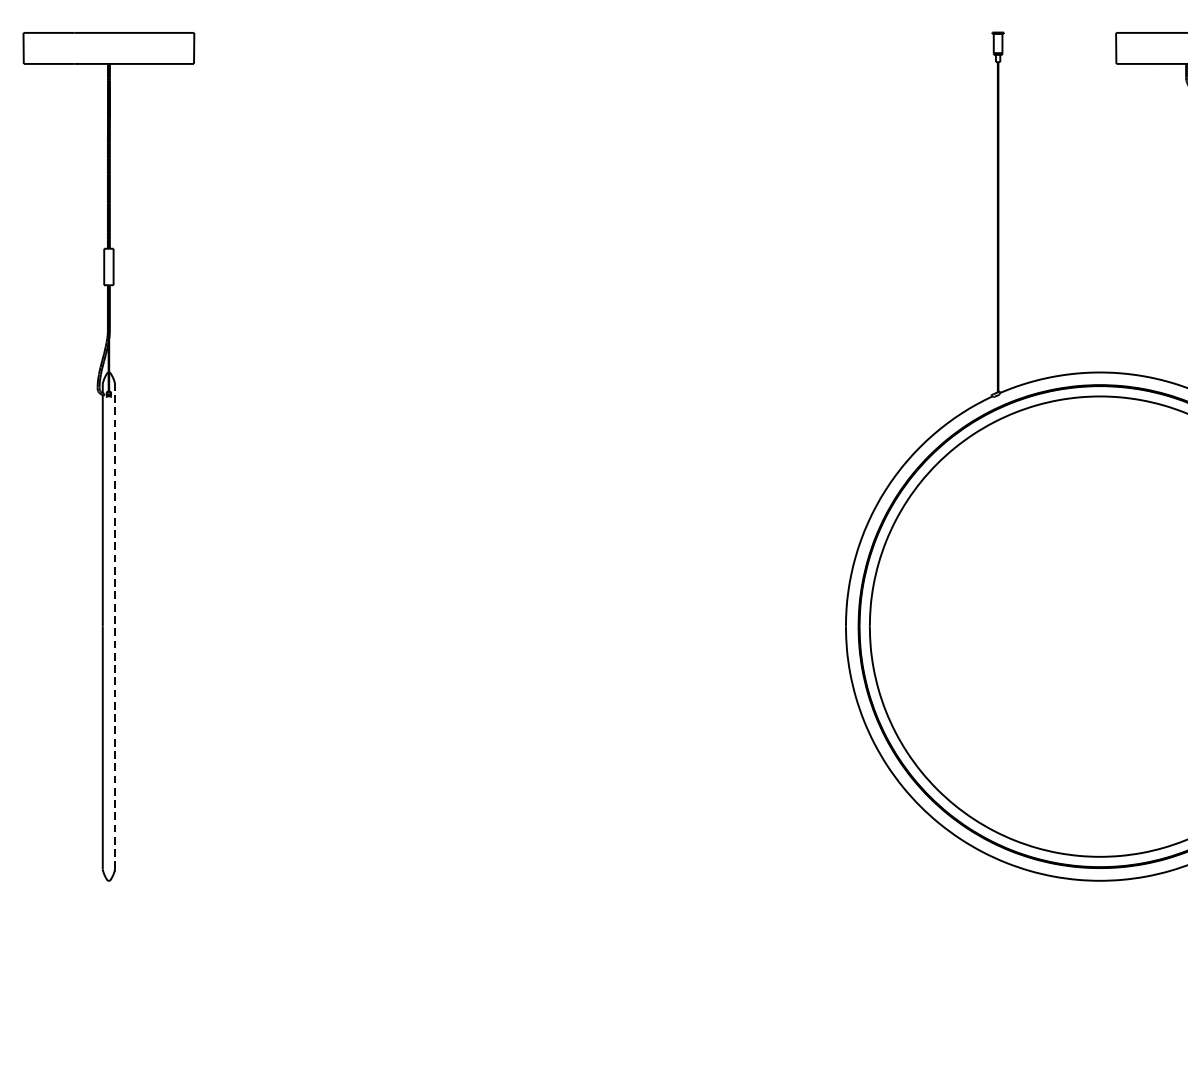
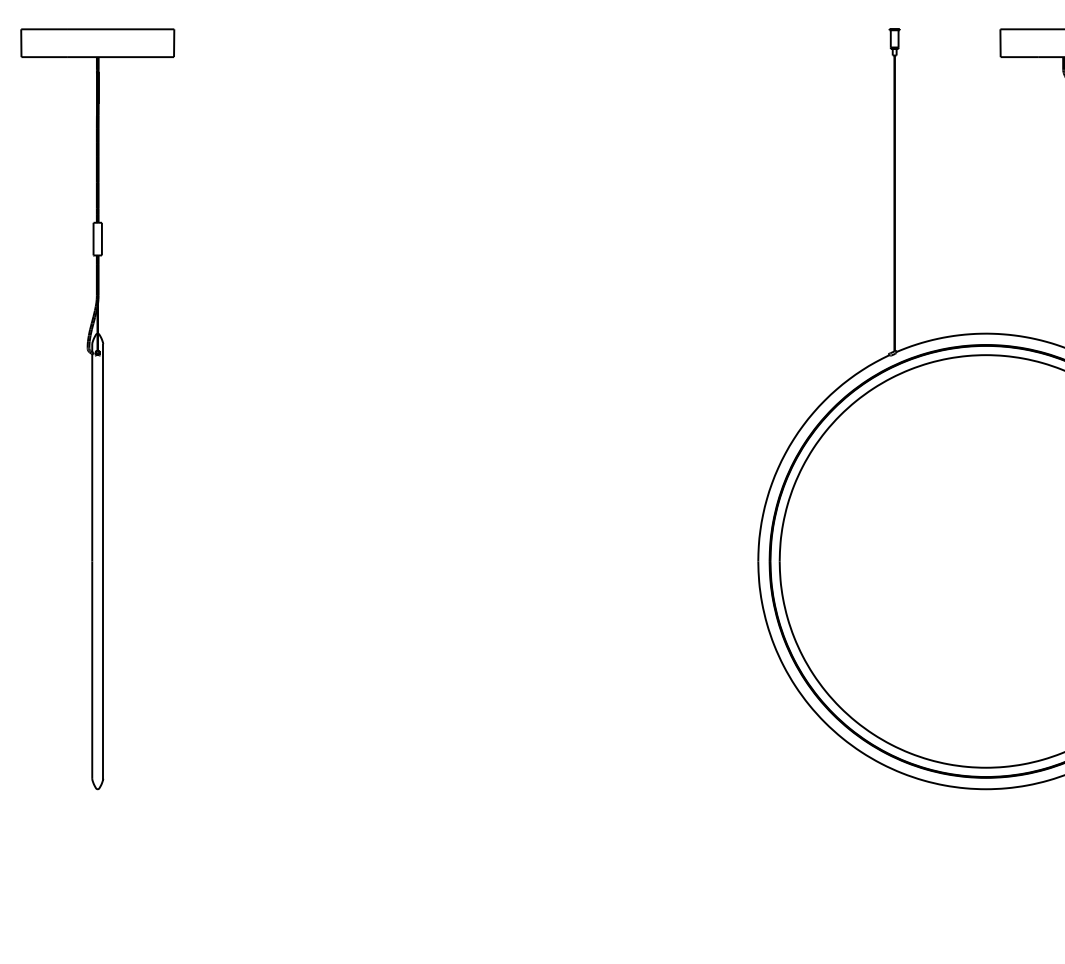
line: (115, 625) -> (103, 560), dashed -> solid

